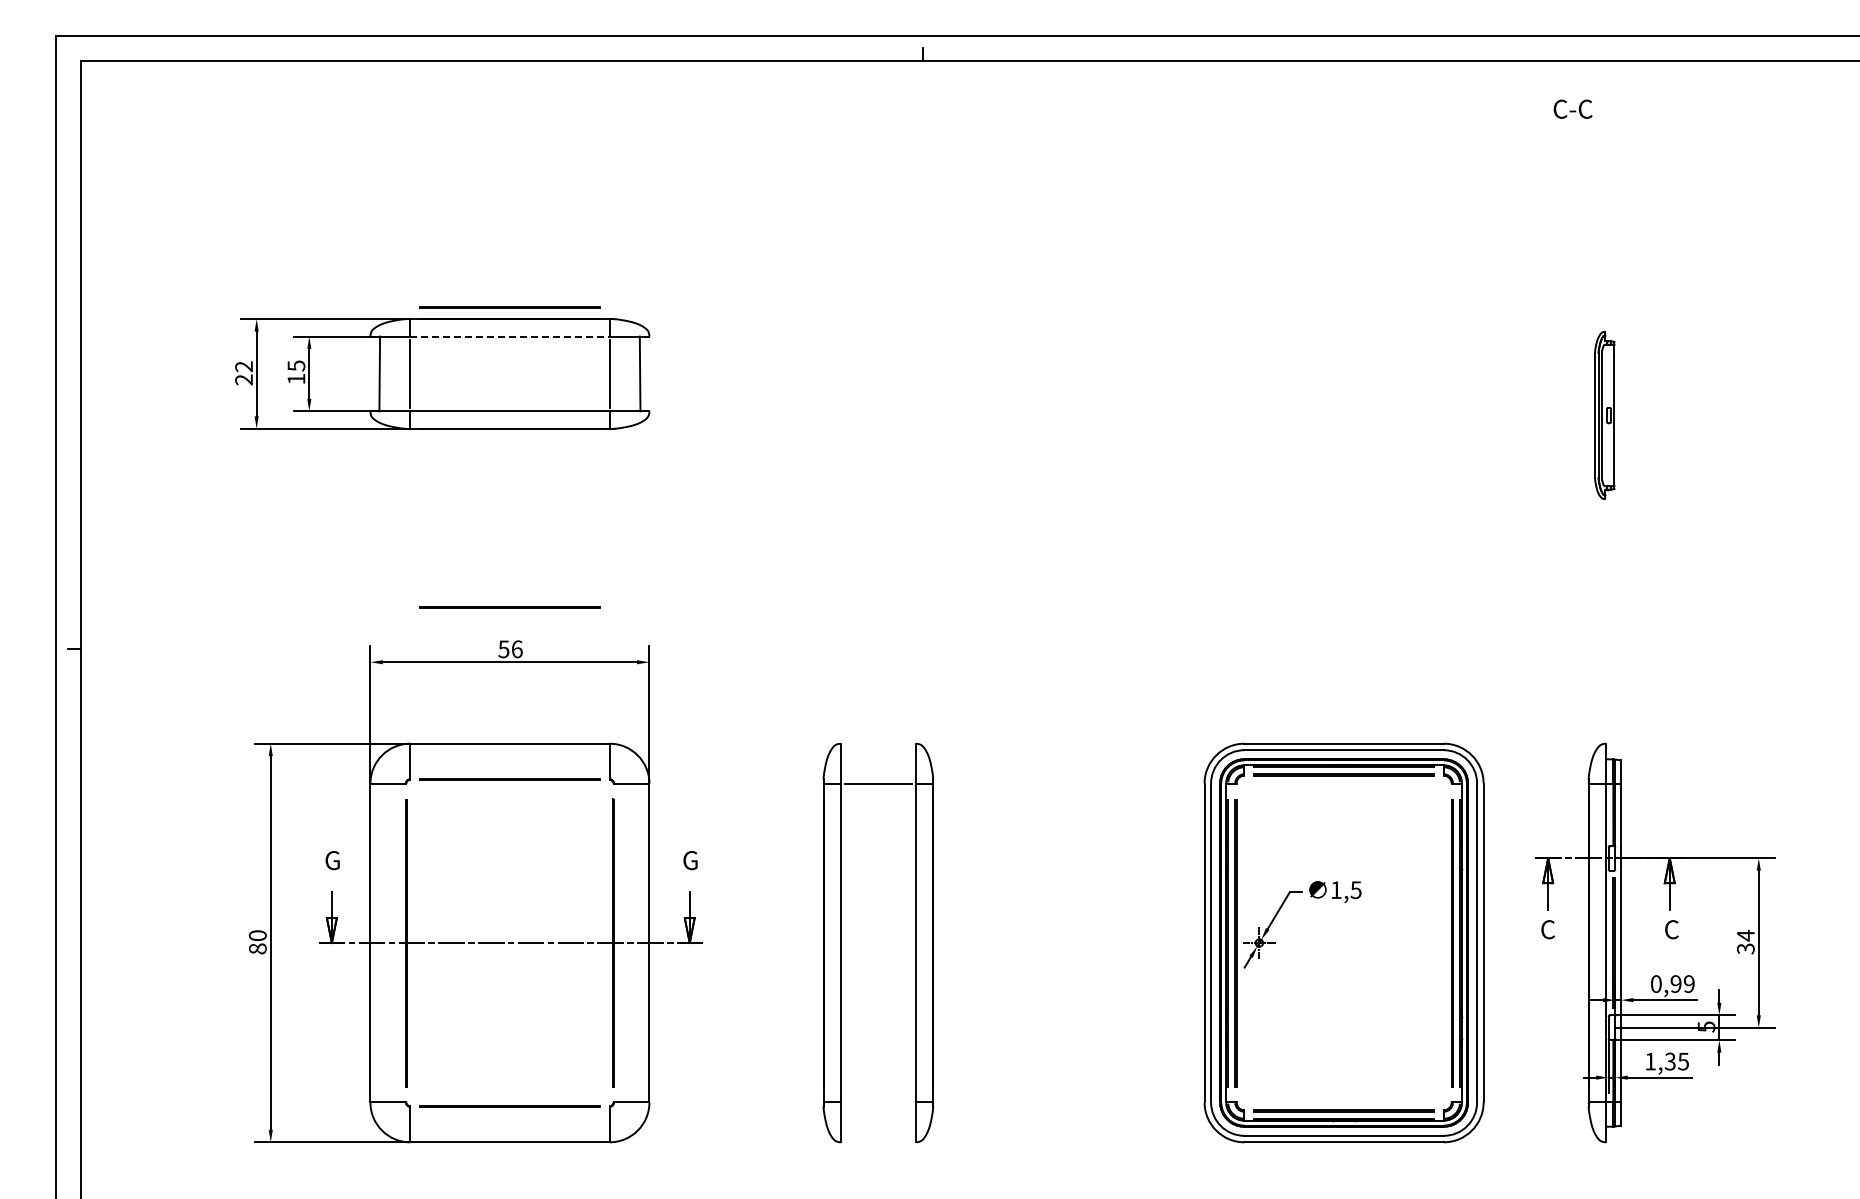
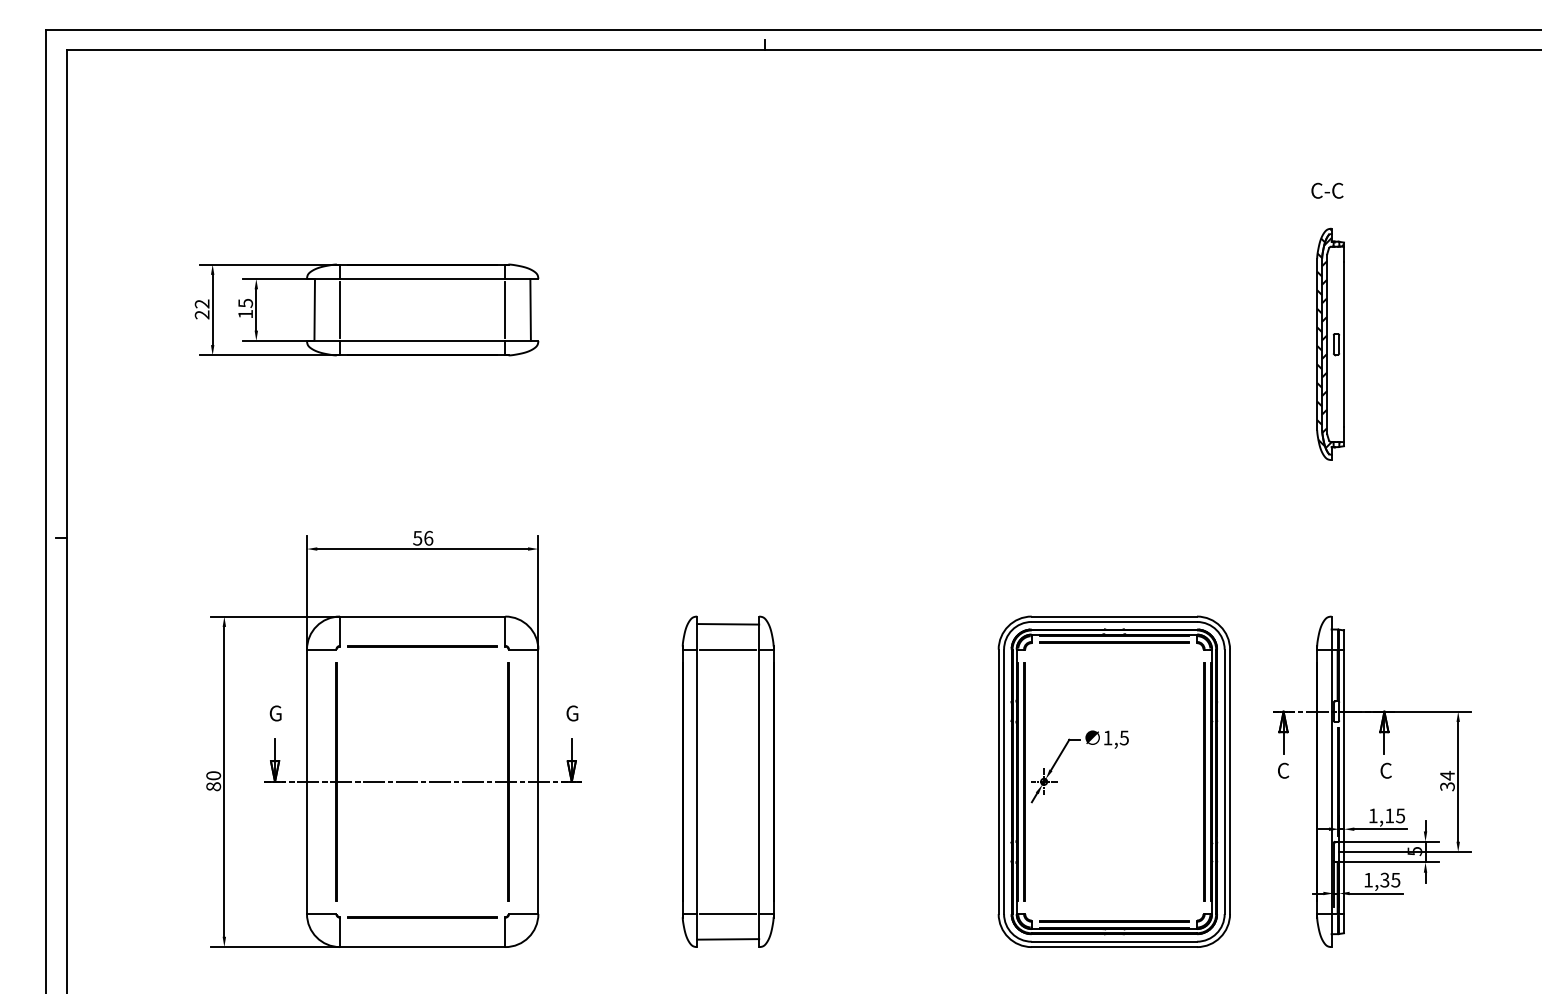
text: (1572, 108) -> (1326, 190), moved
line: (509, 307) -> (422, 254), removed
line: (509, 336) -> (422, 278), dashed -> solid
part: (1604, 415) -> (1330, 344), size x1.67
line: (509, 607) -> (422, 503), removed
line: (878, 752) -> (728, 623), added
text: (1672, 984) -> (1386, 816), 0,99 -> 1,15
line: (878, 1102) -> (728, 914), added
line: (878, 1132) -> (728, 938), added

